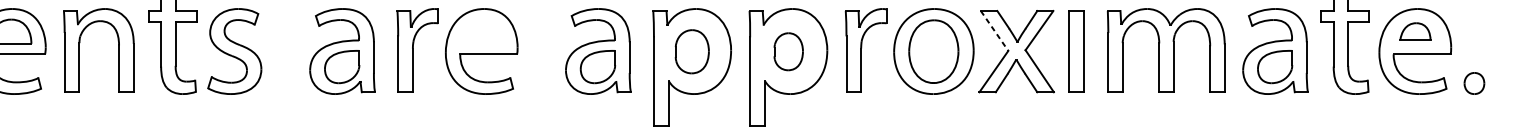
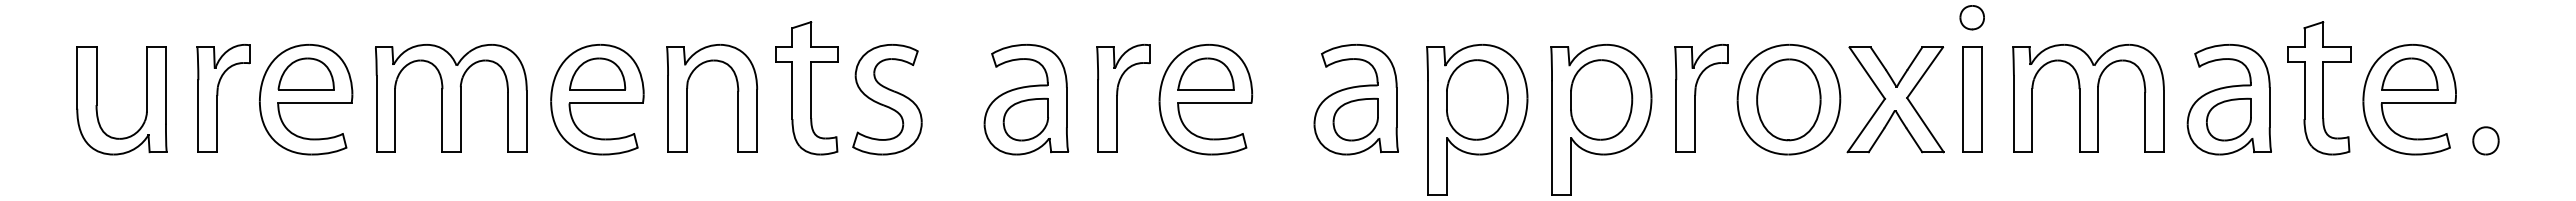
part: (481, 31) -> (1205, 73), added
line: (994, 31) -> (1867, 73), dashed -> solid
part: (1415, 31) -> (2409, 73), size x1.43
part: (692, 51) -> (1477, 99), size x1.43
part: (788, 51) -> (1601, 99), size x1.67

